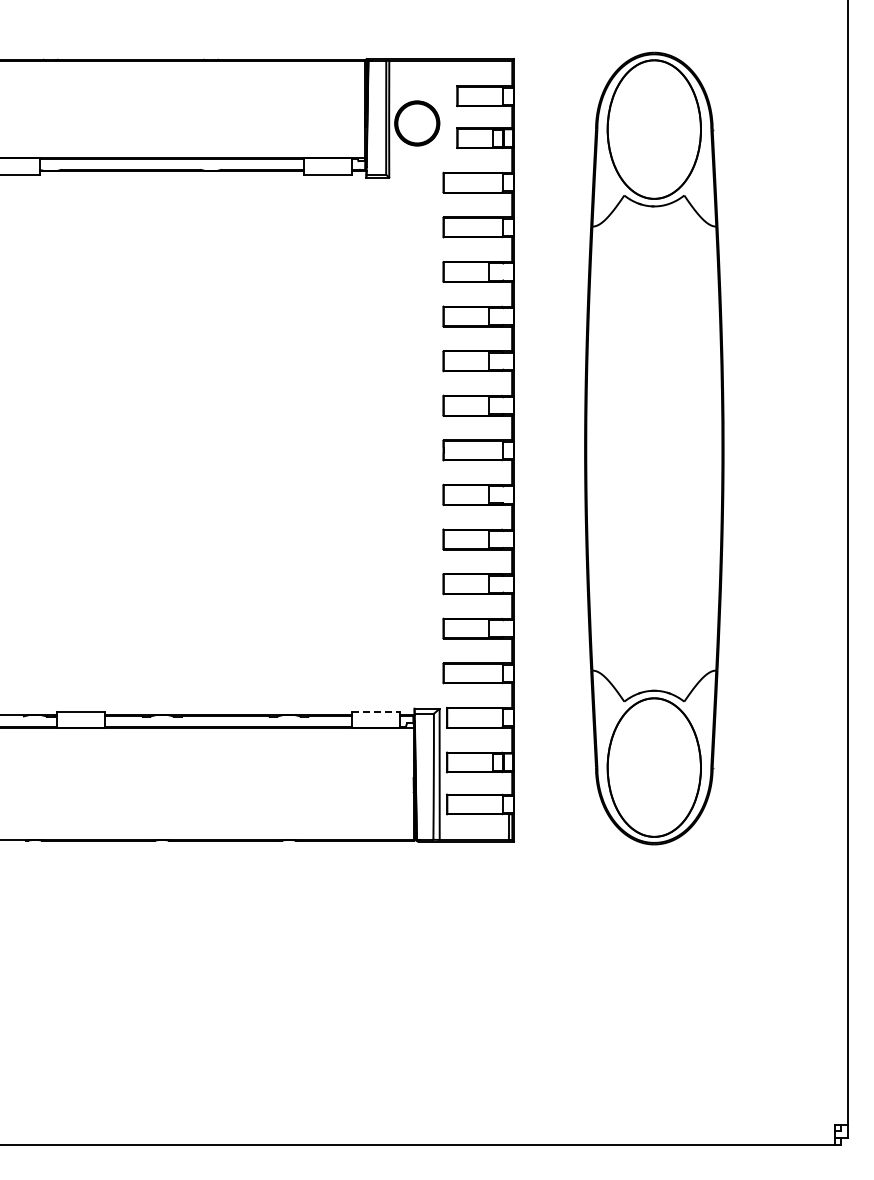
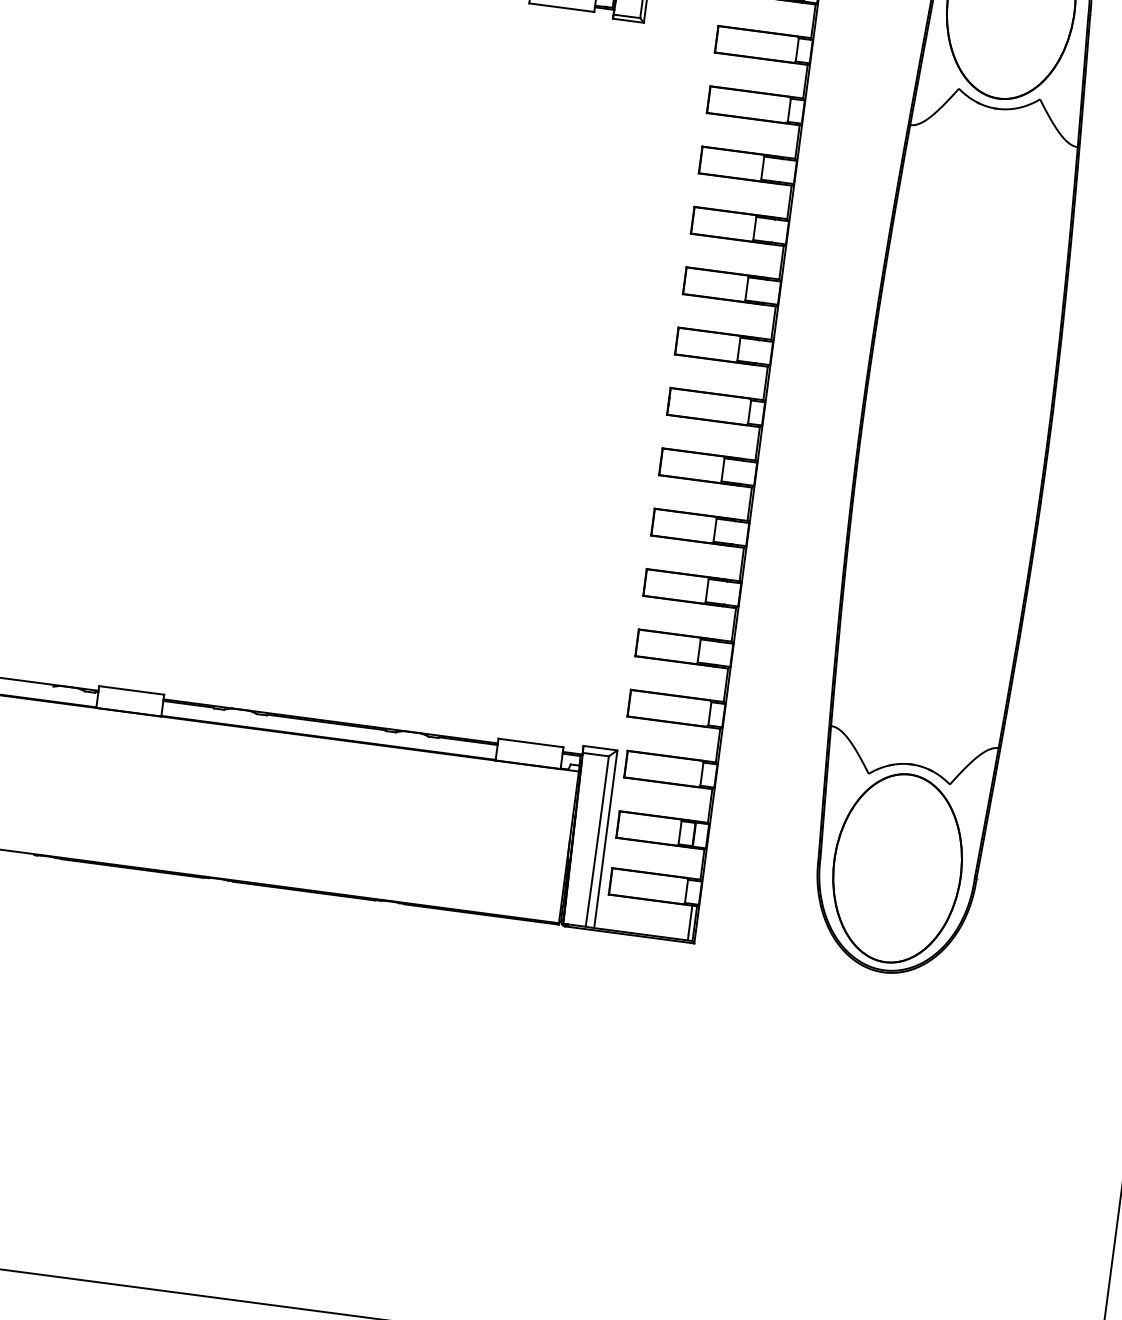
line: (376, 711) -> (531, 742), dashed -> solid

